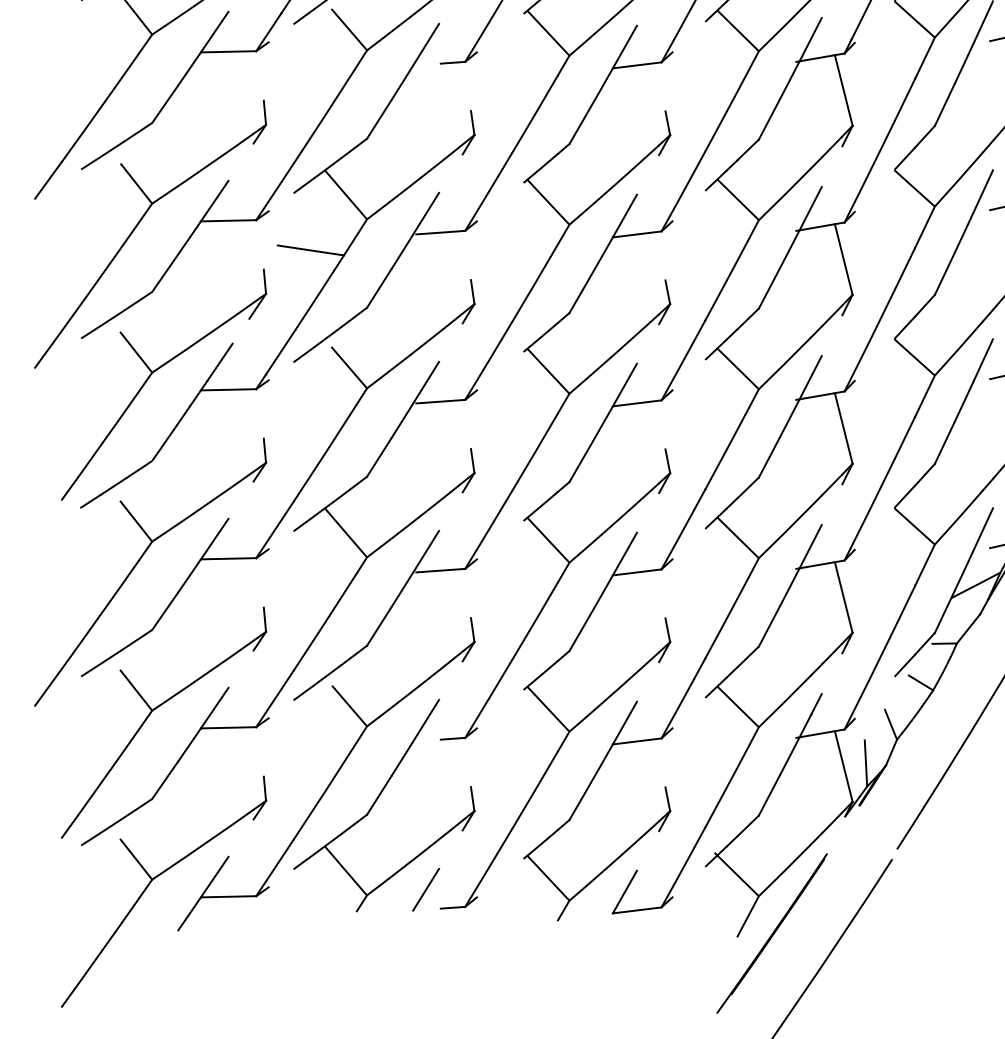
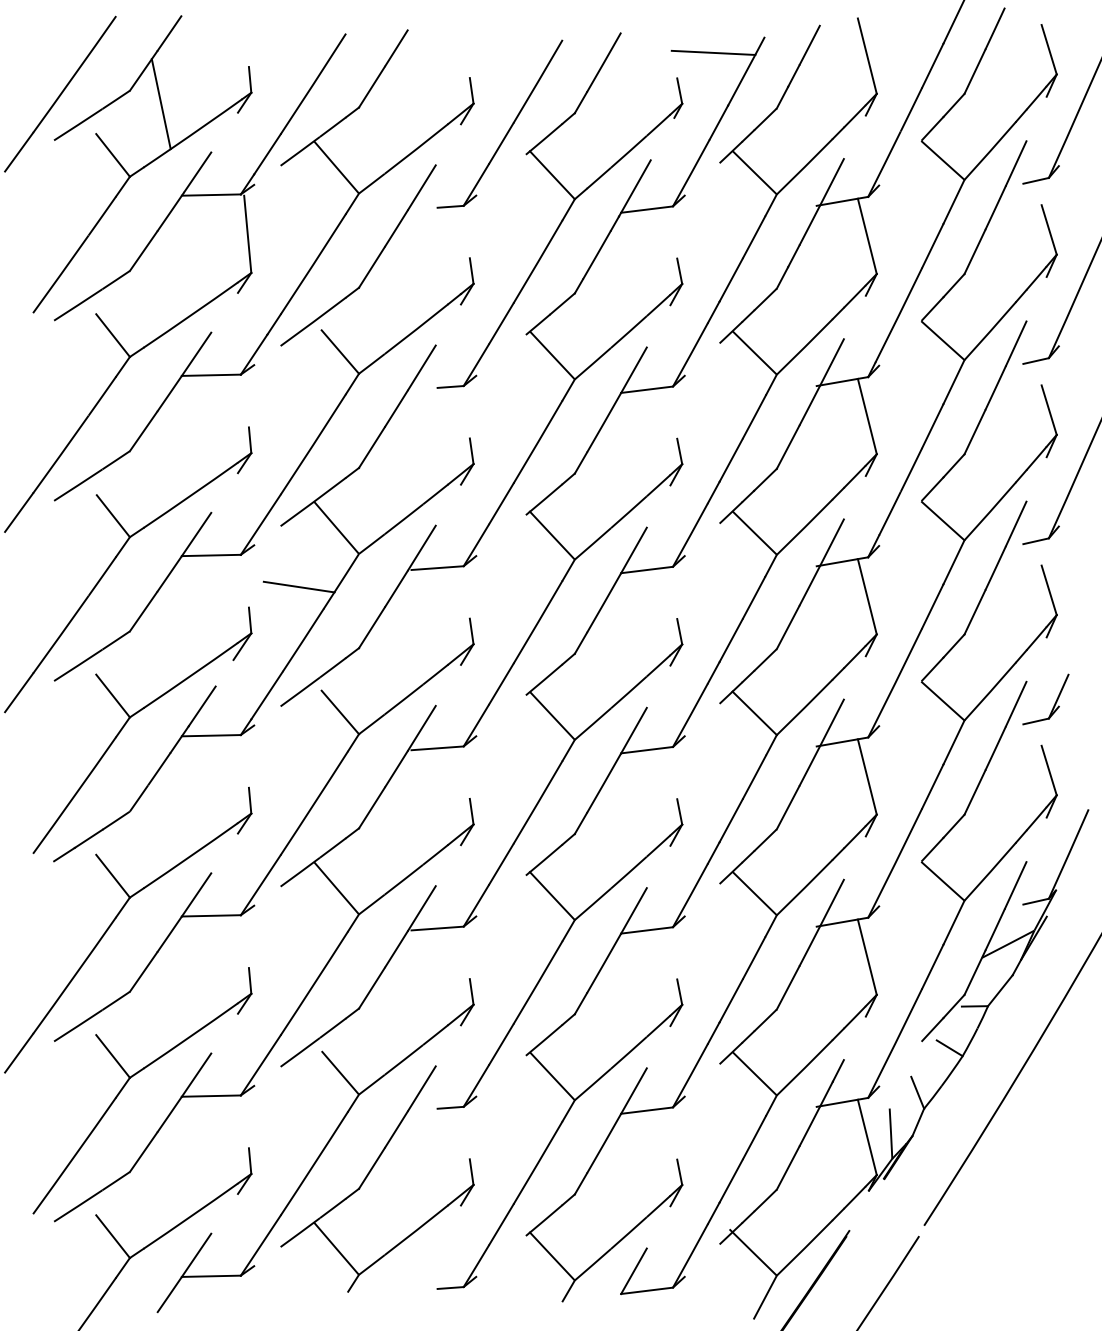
line: (425, 889) -> (421, 1268), removed

